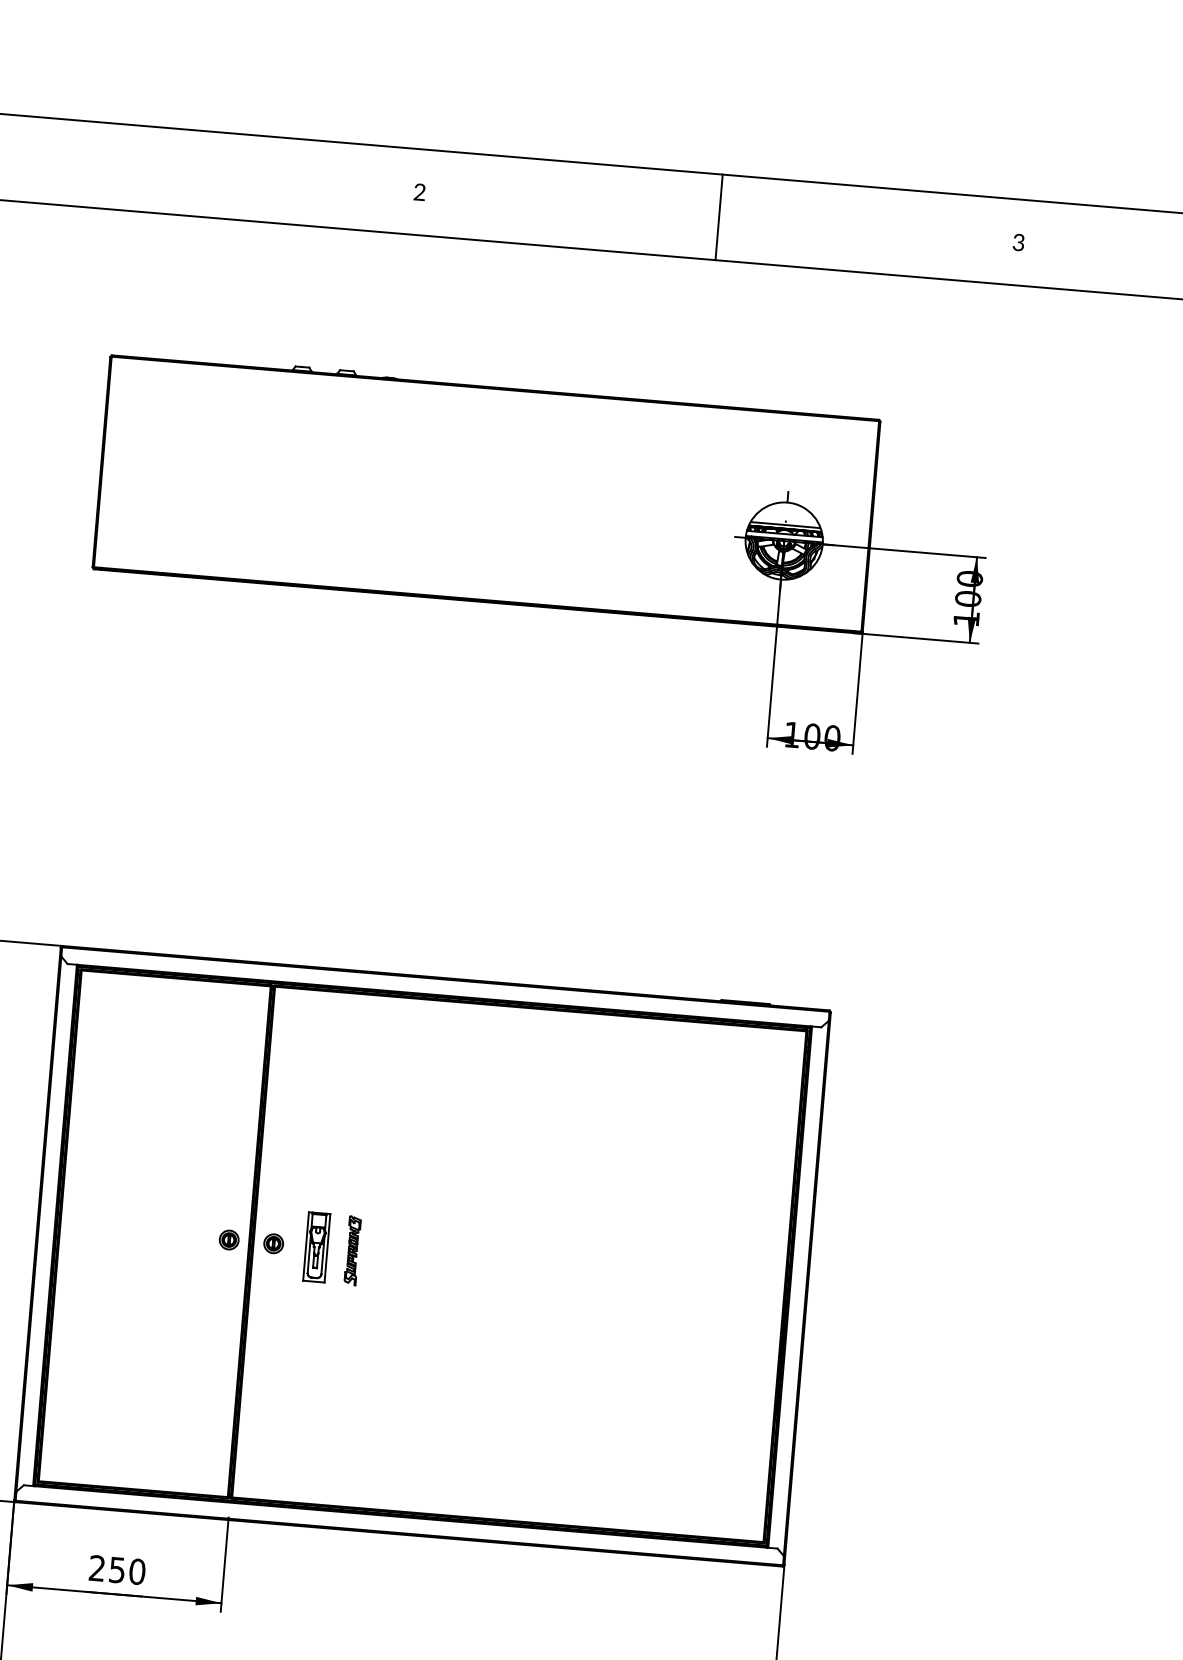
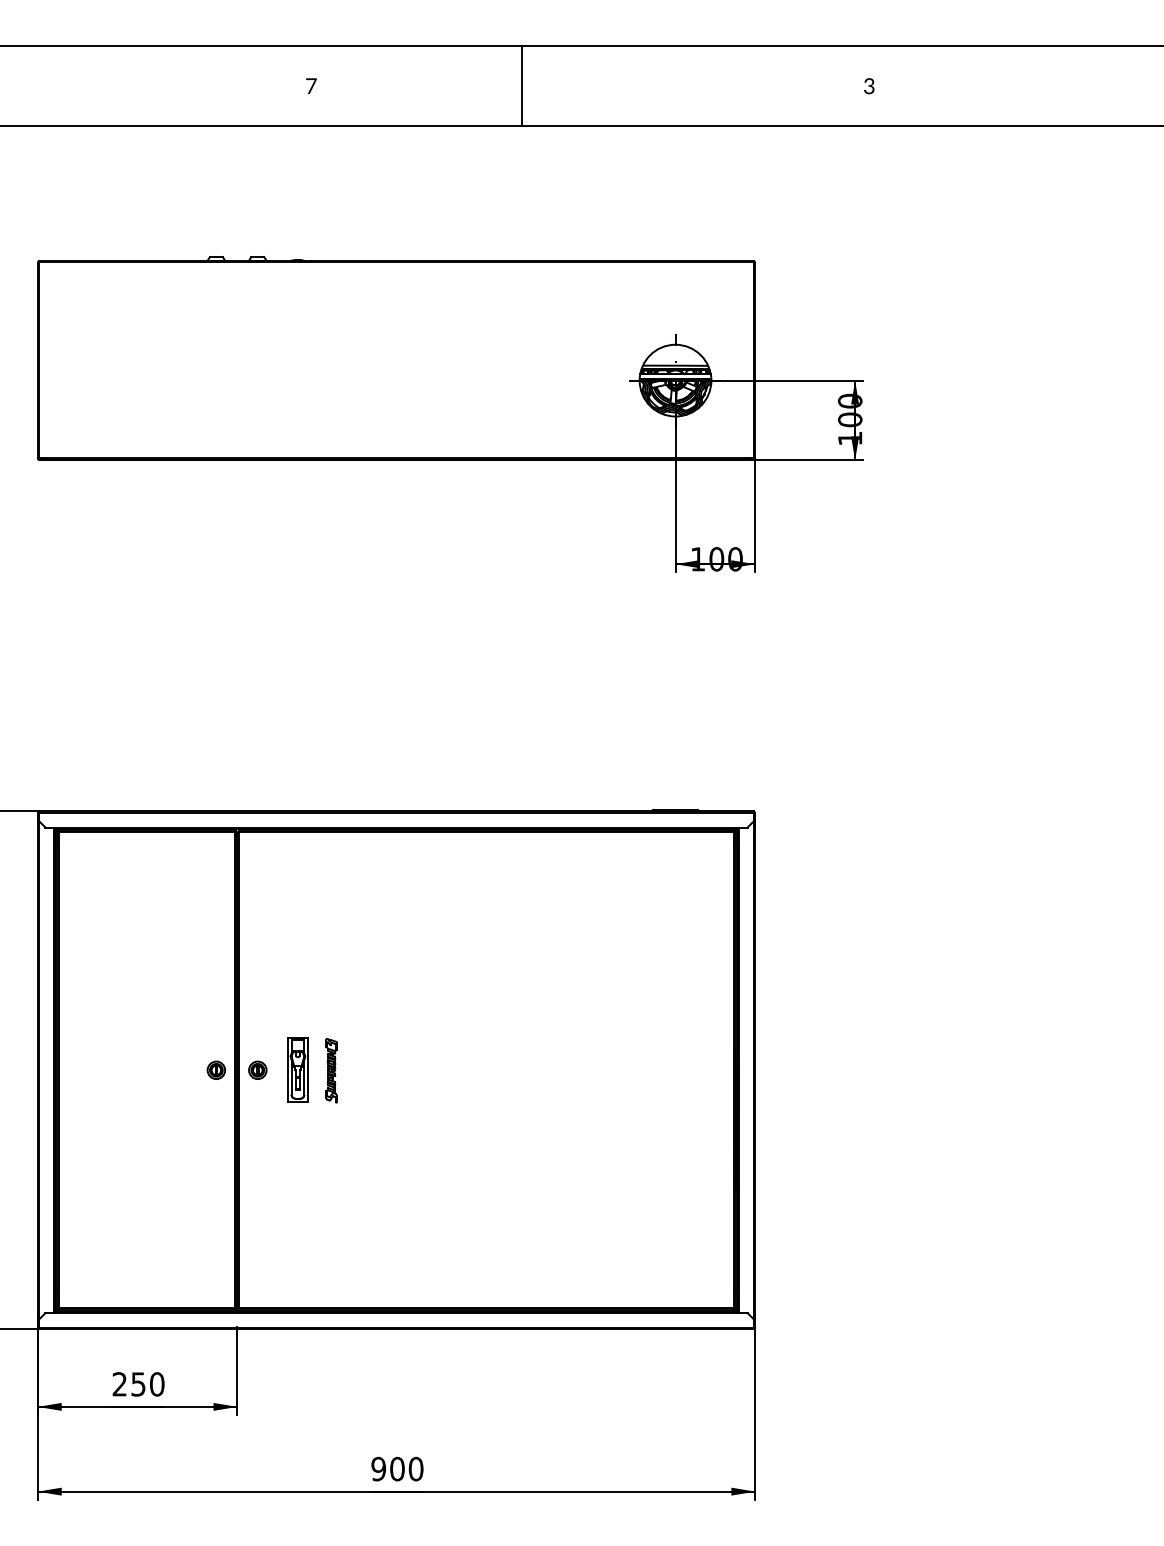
text: (419, 192) -> (311, 86), 2 -> 7
line: (719, 217) -> (522, 86), moved

